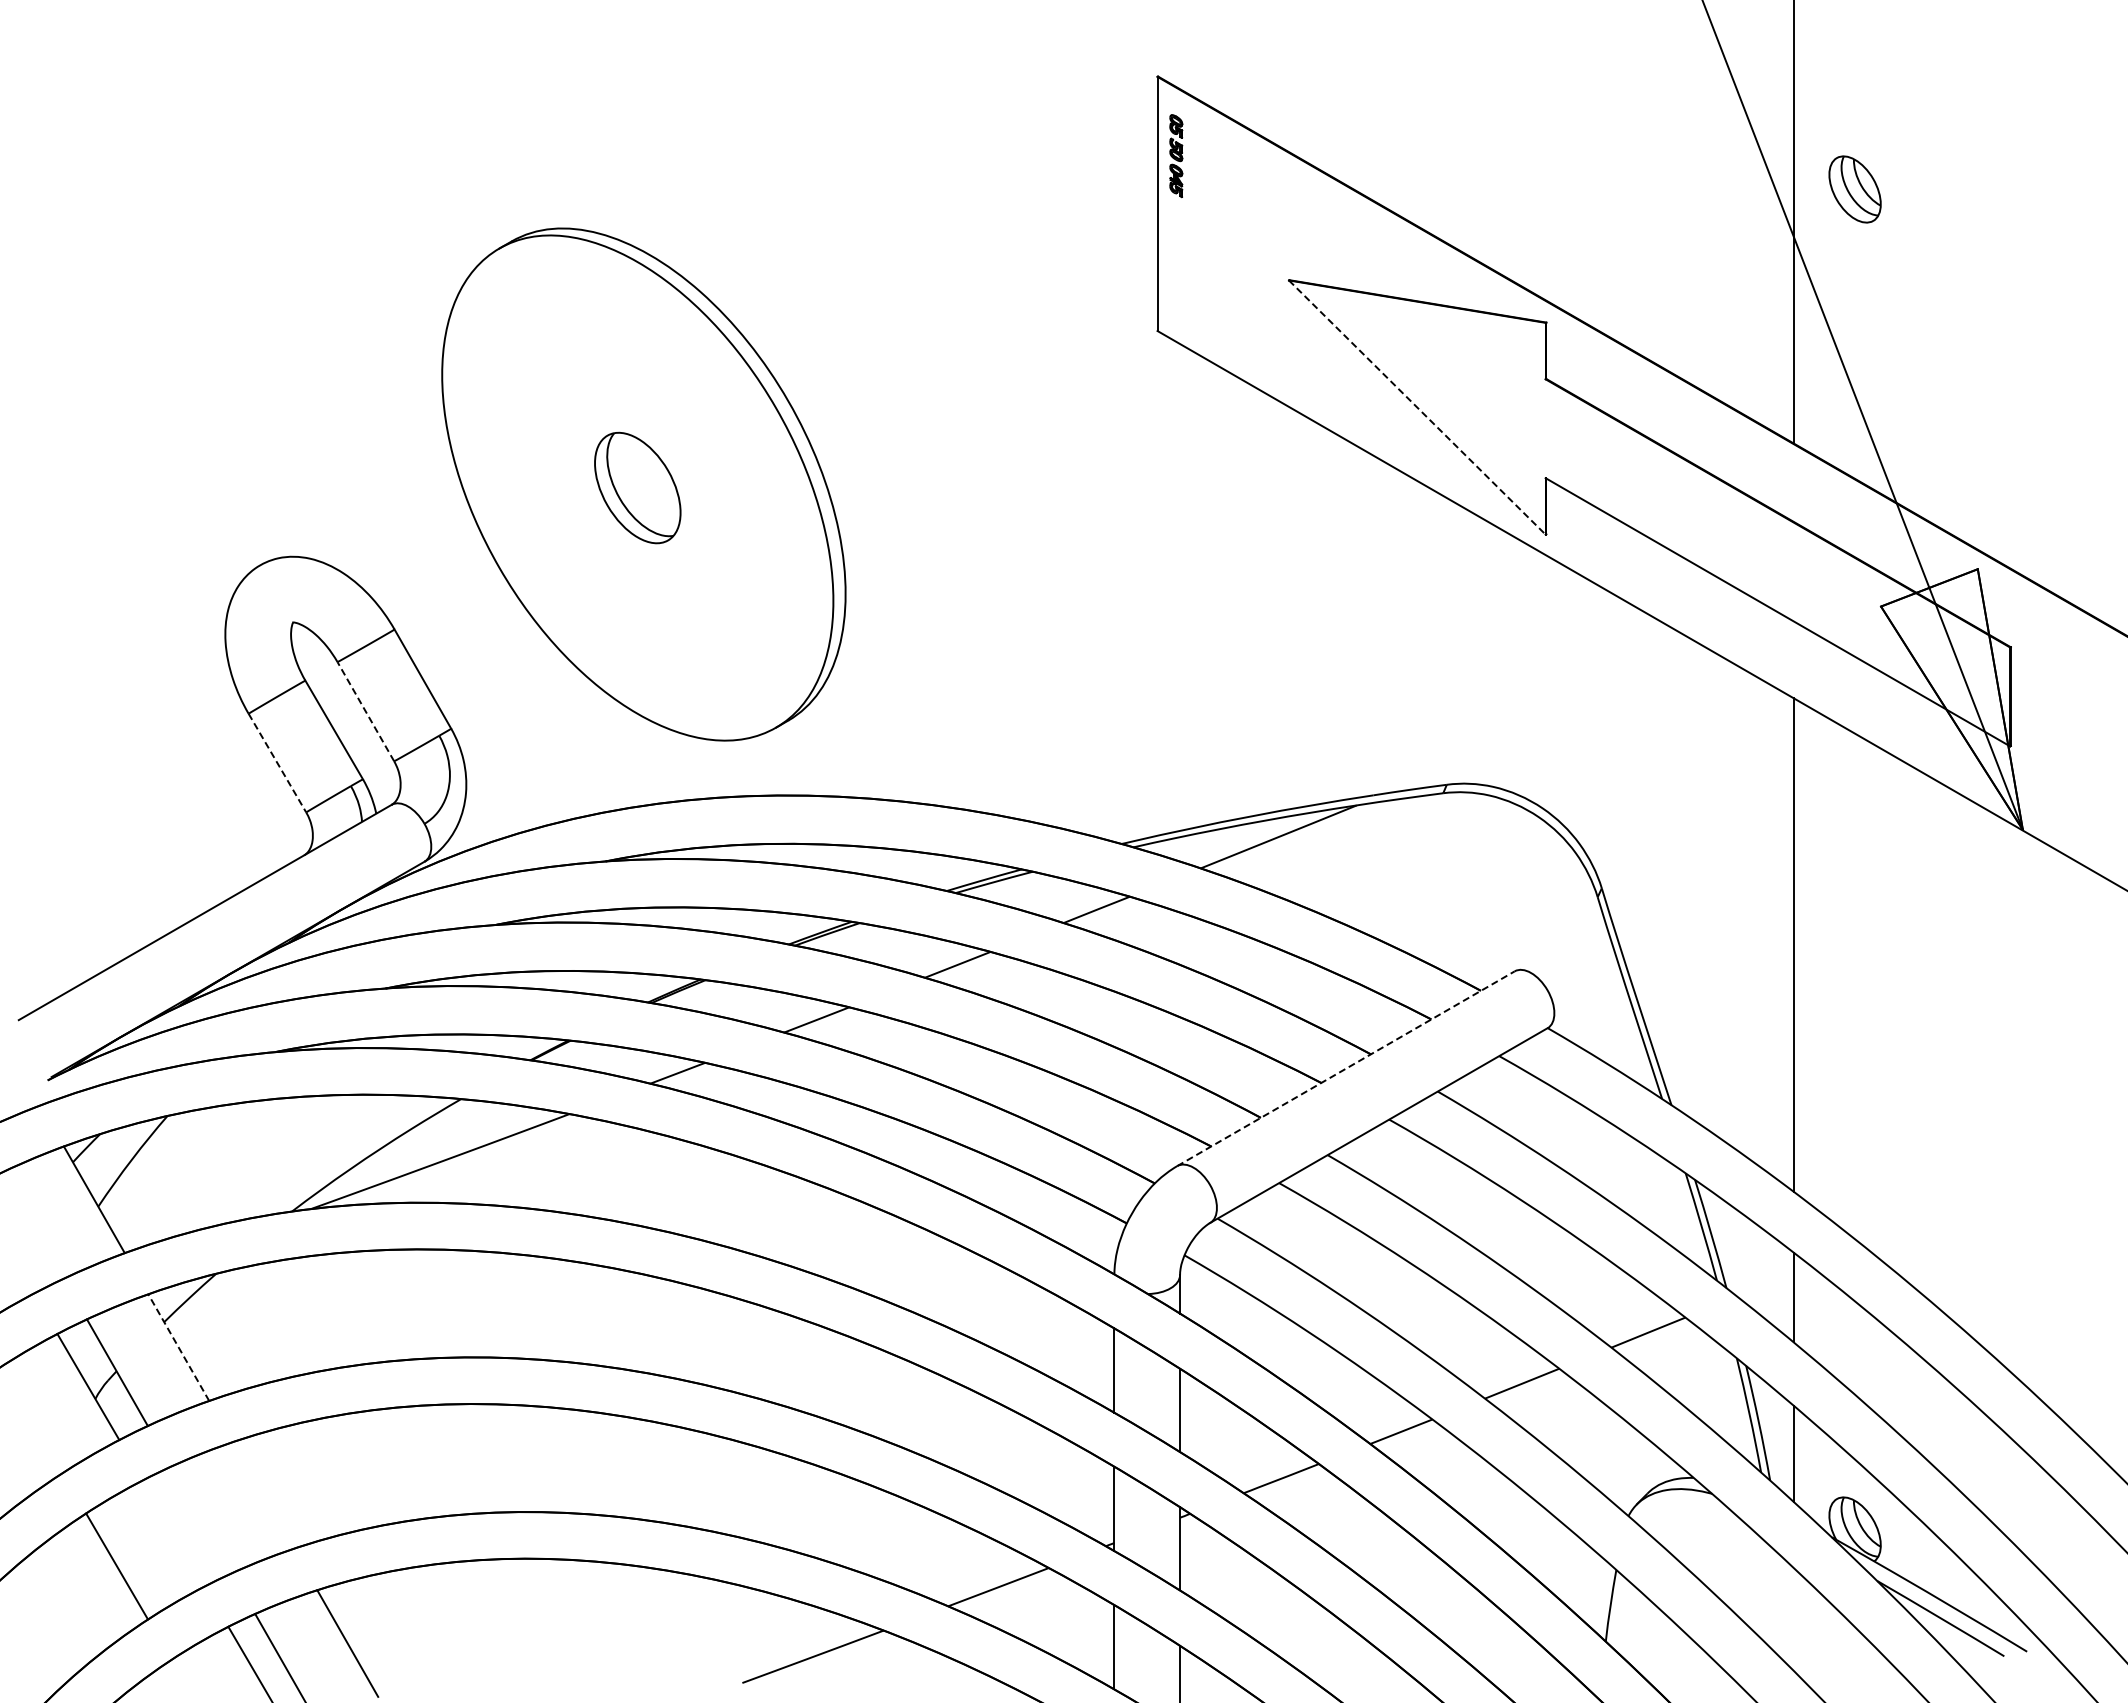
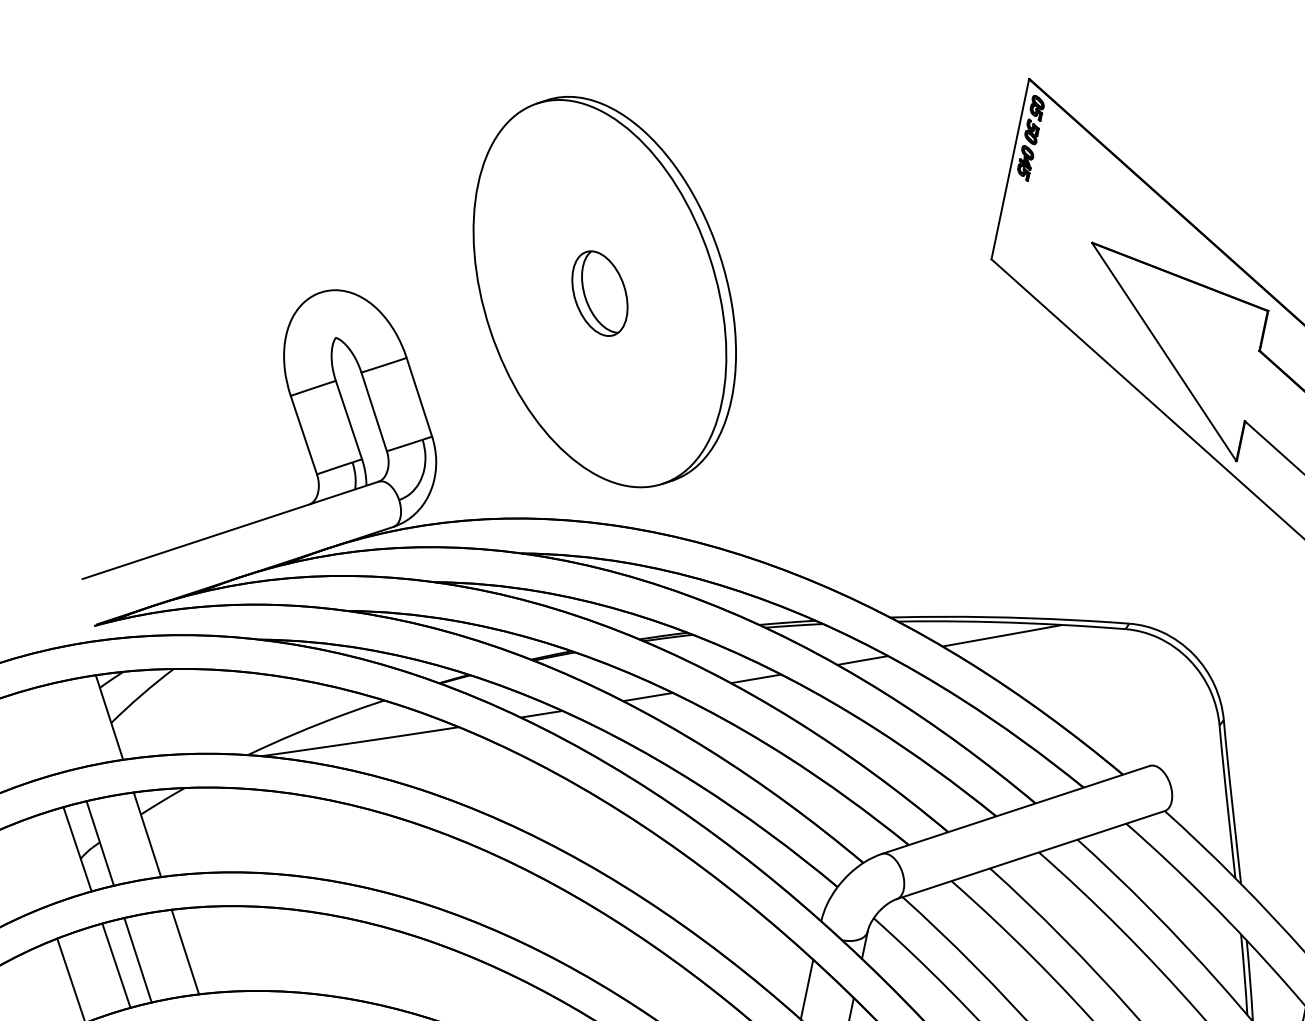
part: (1175, 155) -> (1030, 137), size x1.43
line: (1417, 407) -> (1164, 351), dashed -> solid
line: (365, 711) -> (373, 411), dashed -> solid
line: (277, 763) -> (303, 435), dashed -> solid
line: (1345, 1068) -> (1015, 809), dashed -> solid
line: (178, 1347) -> (147, 834), dashed -> solid
line: (262, 1495) -> (184, 951), added
line: (201, 1519) -> (138, 959), added
line: (173, 1533) -> (116, 965), added

